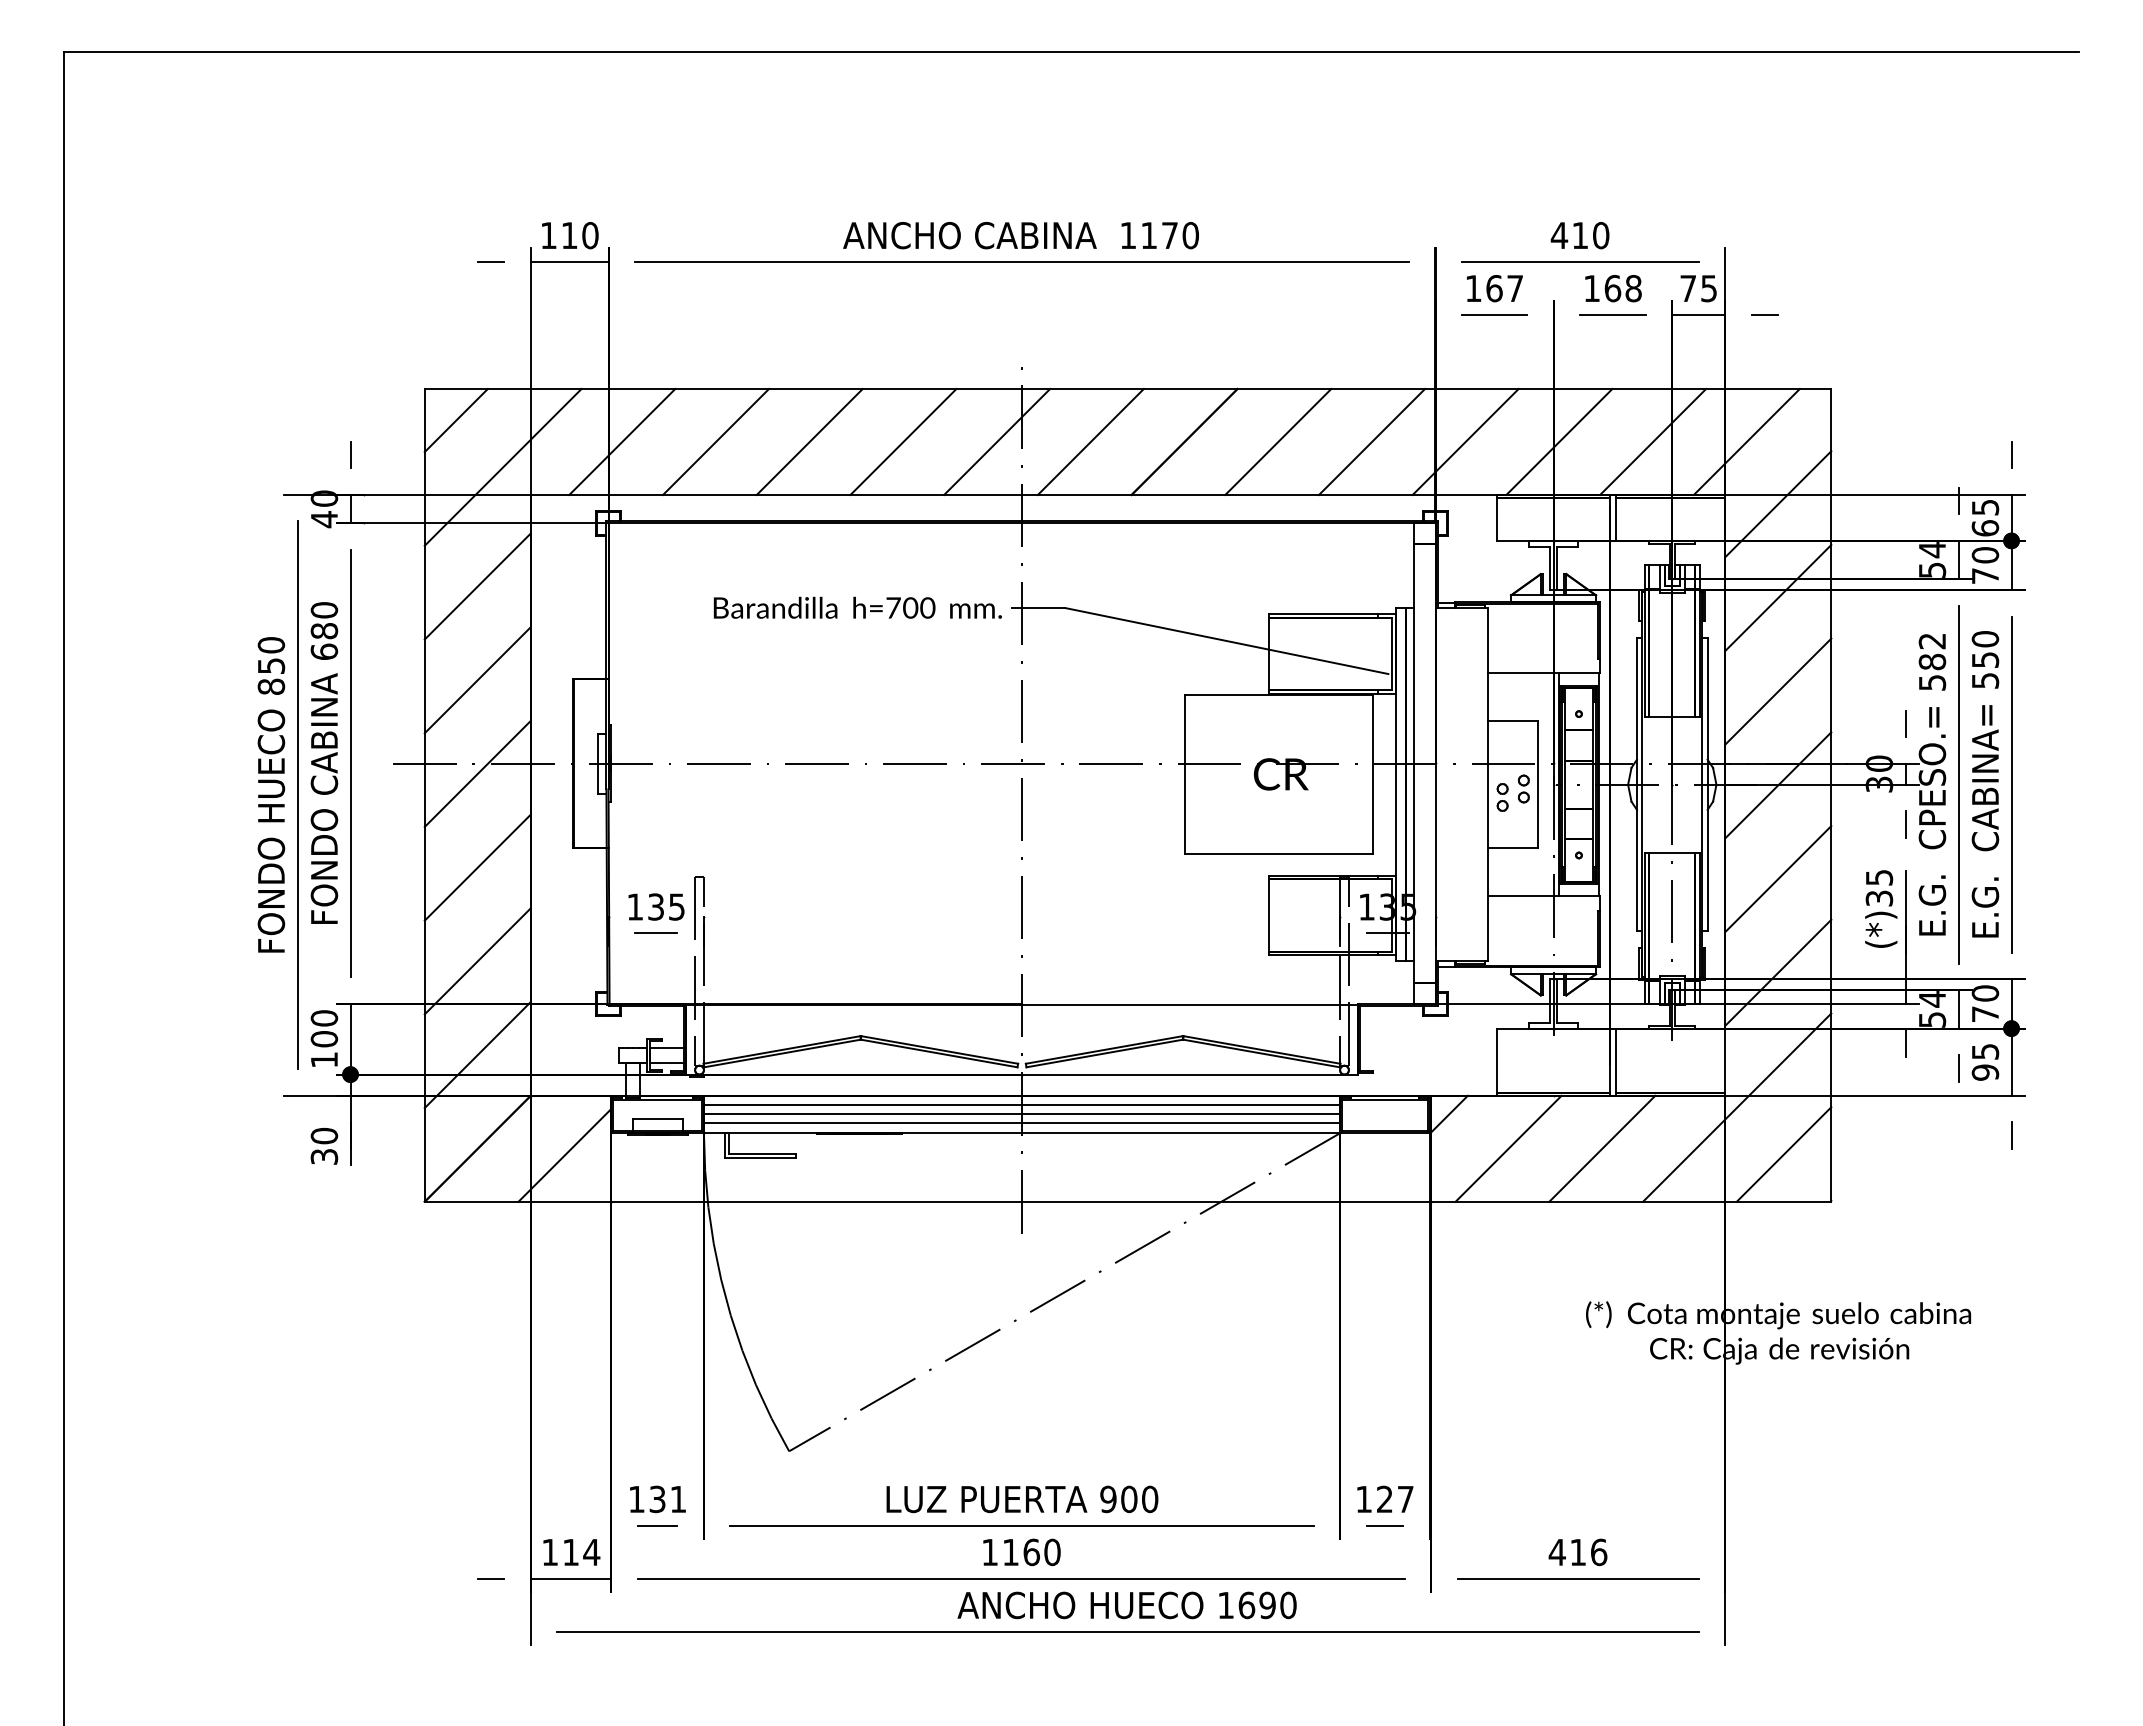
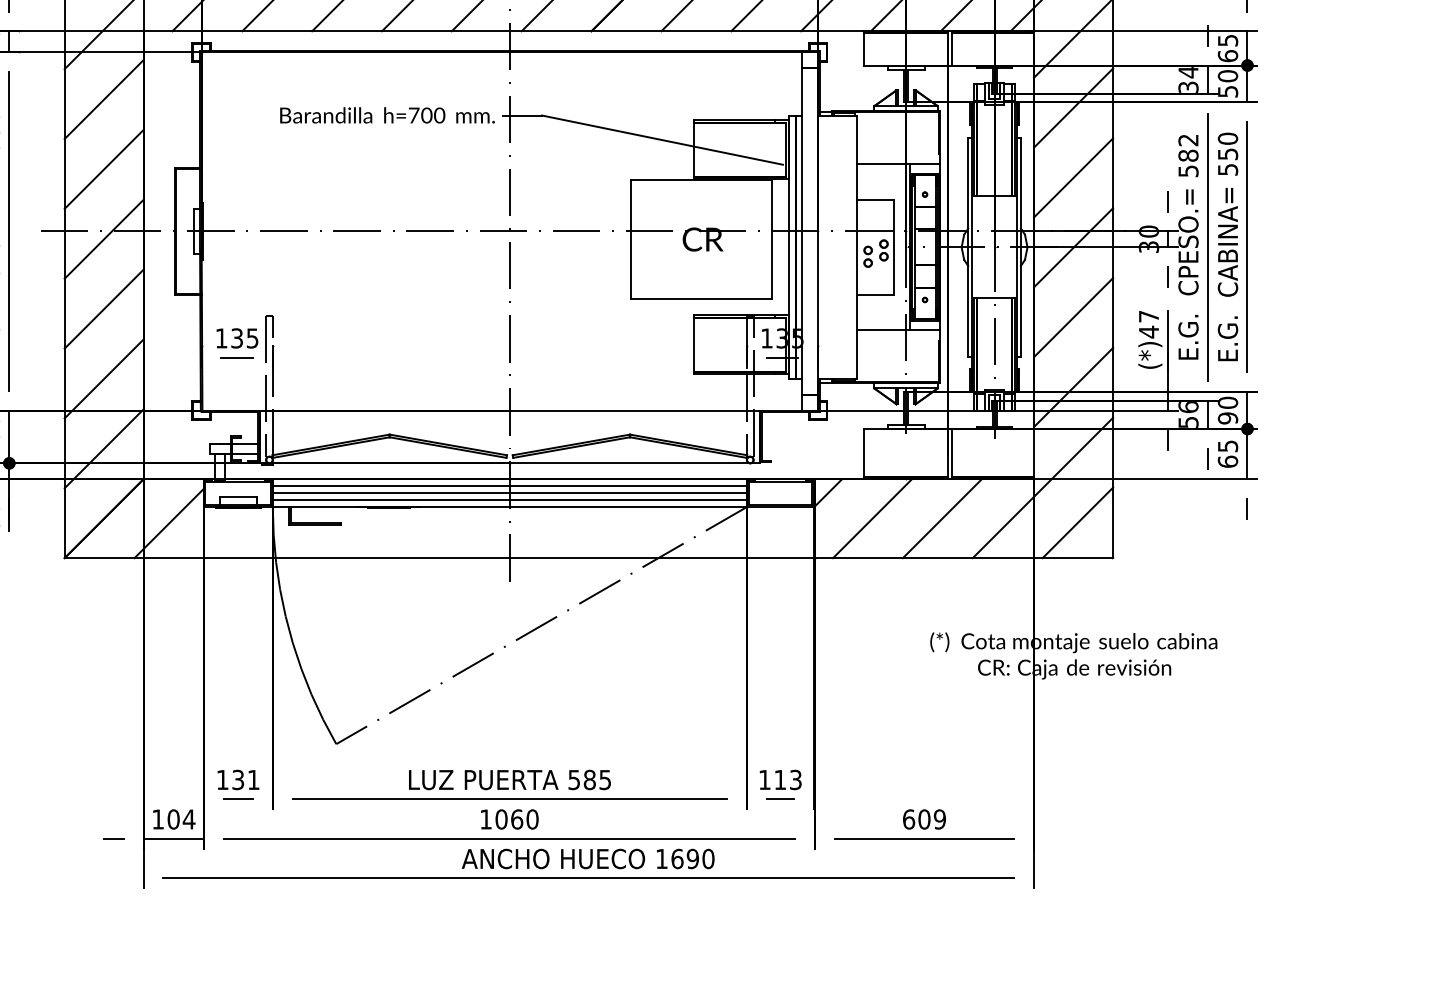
text: (1931, 569) -> (1187, 86), 54 -> 34
text: (1985, 575) -> (1228, 91), 70 -> 50
text: (1879, 888) -> (1149, 324), (*)35 -> (*)47
text: (1932, 999) -> (1188, 407), 54 -> 56
text: (1985, 1014) -> (1228, 418), 70 -> 90
text: (1985, 1072) -> (1228, 461), 95 -> 65
text: (1129, 1499) -> (589, 780), 900 -> 585
text: (1395, 1499) -> (788, 780), 127 -> 113
text: (570, 1552) -> (173, 819), 114 -> 104
text: (1010, 1552) -> (501, 819), 1160 -> 1060
text: (1577, 1552) -> (923, 819), 416 -> 609

